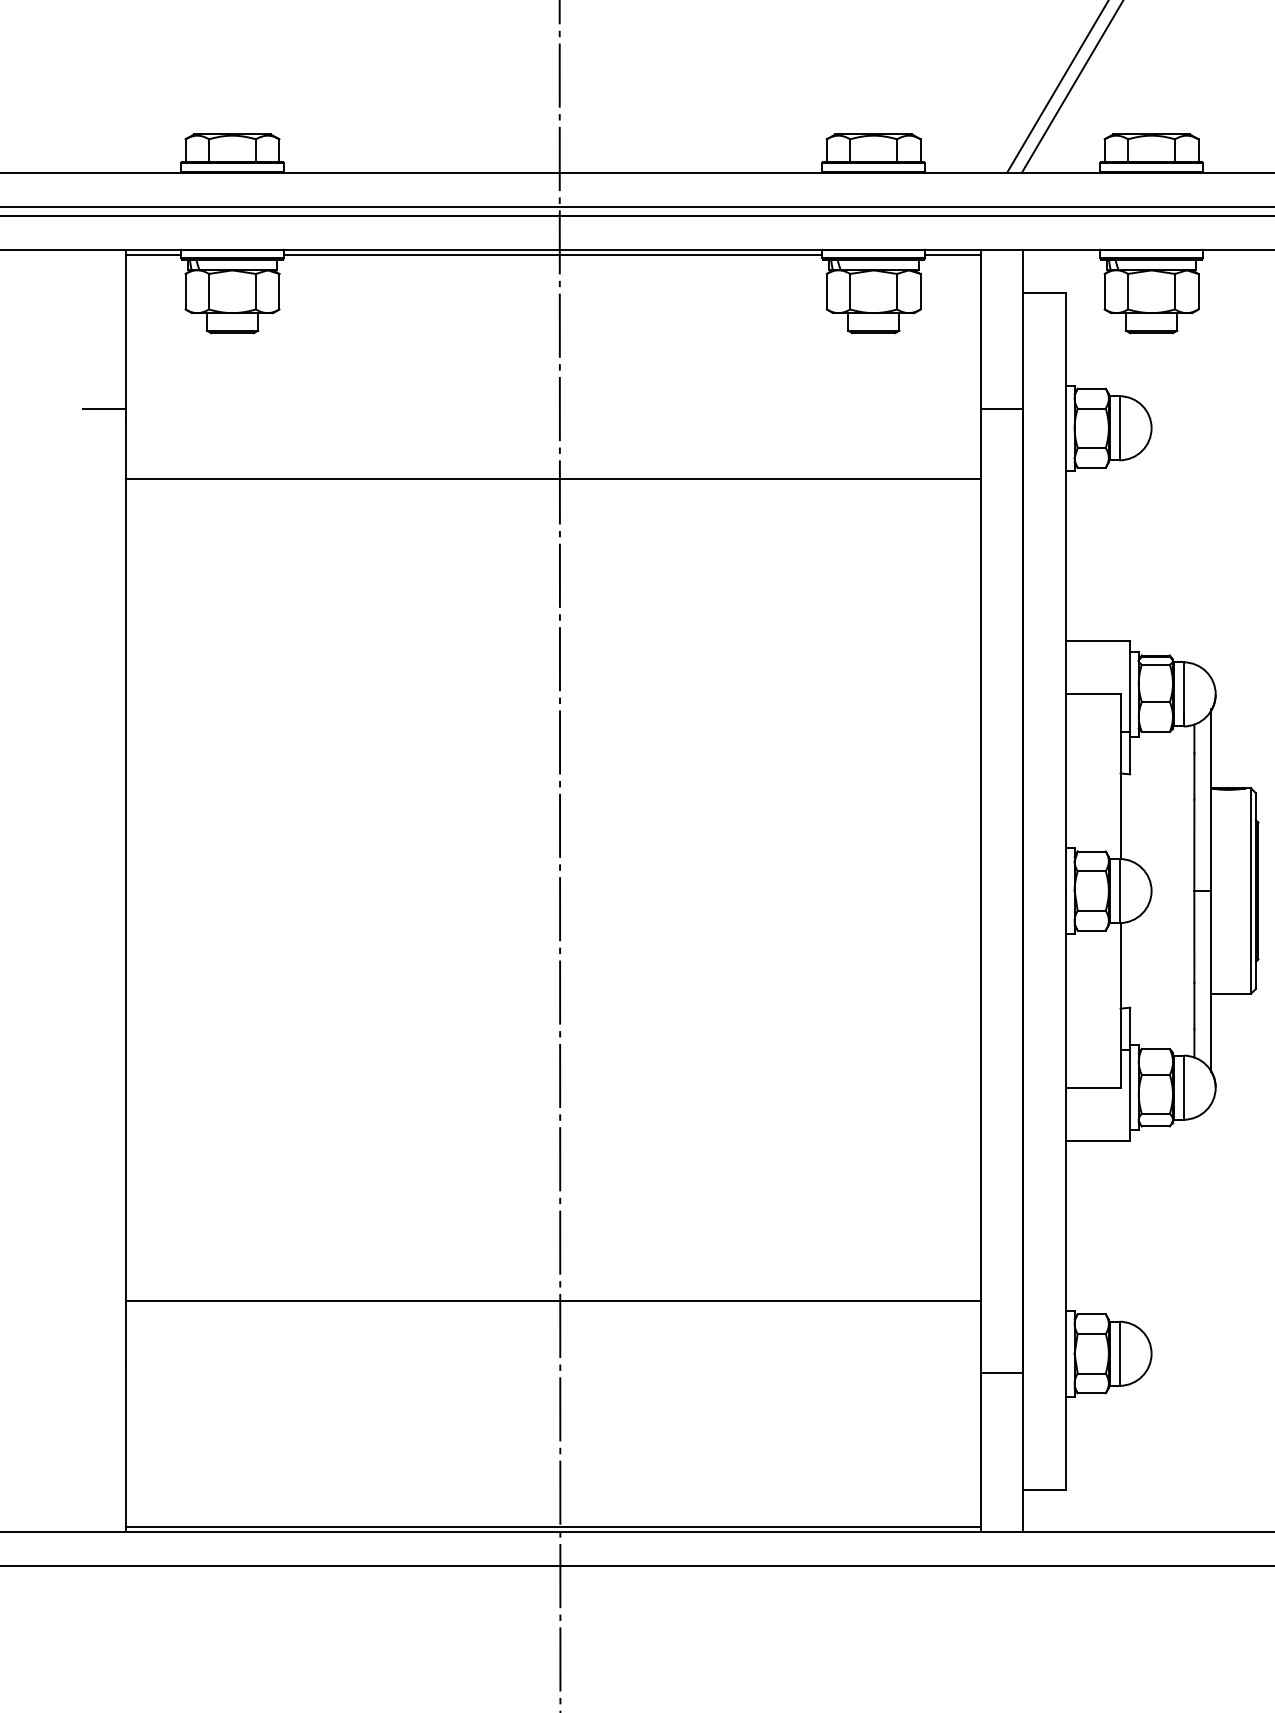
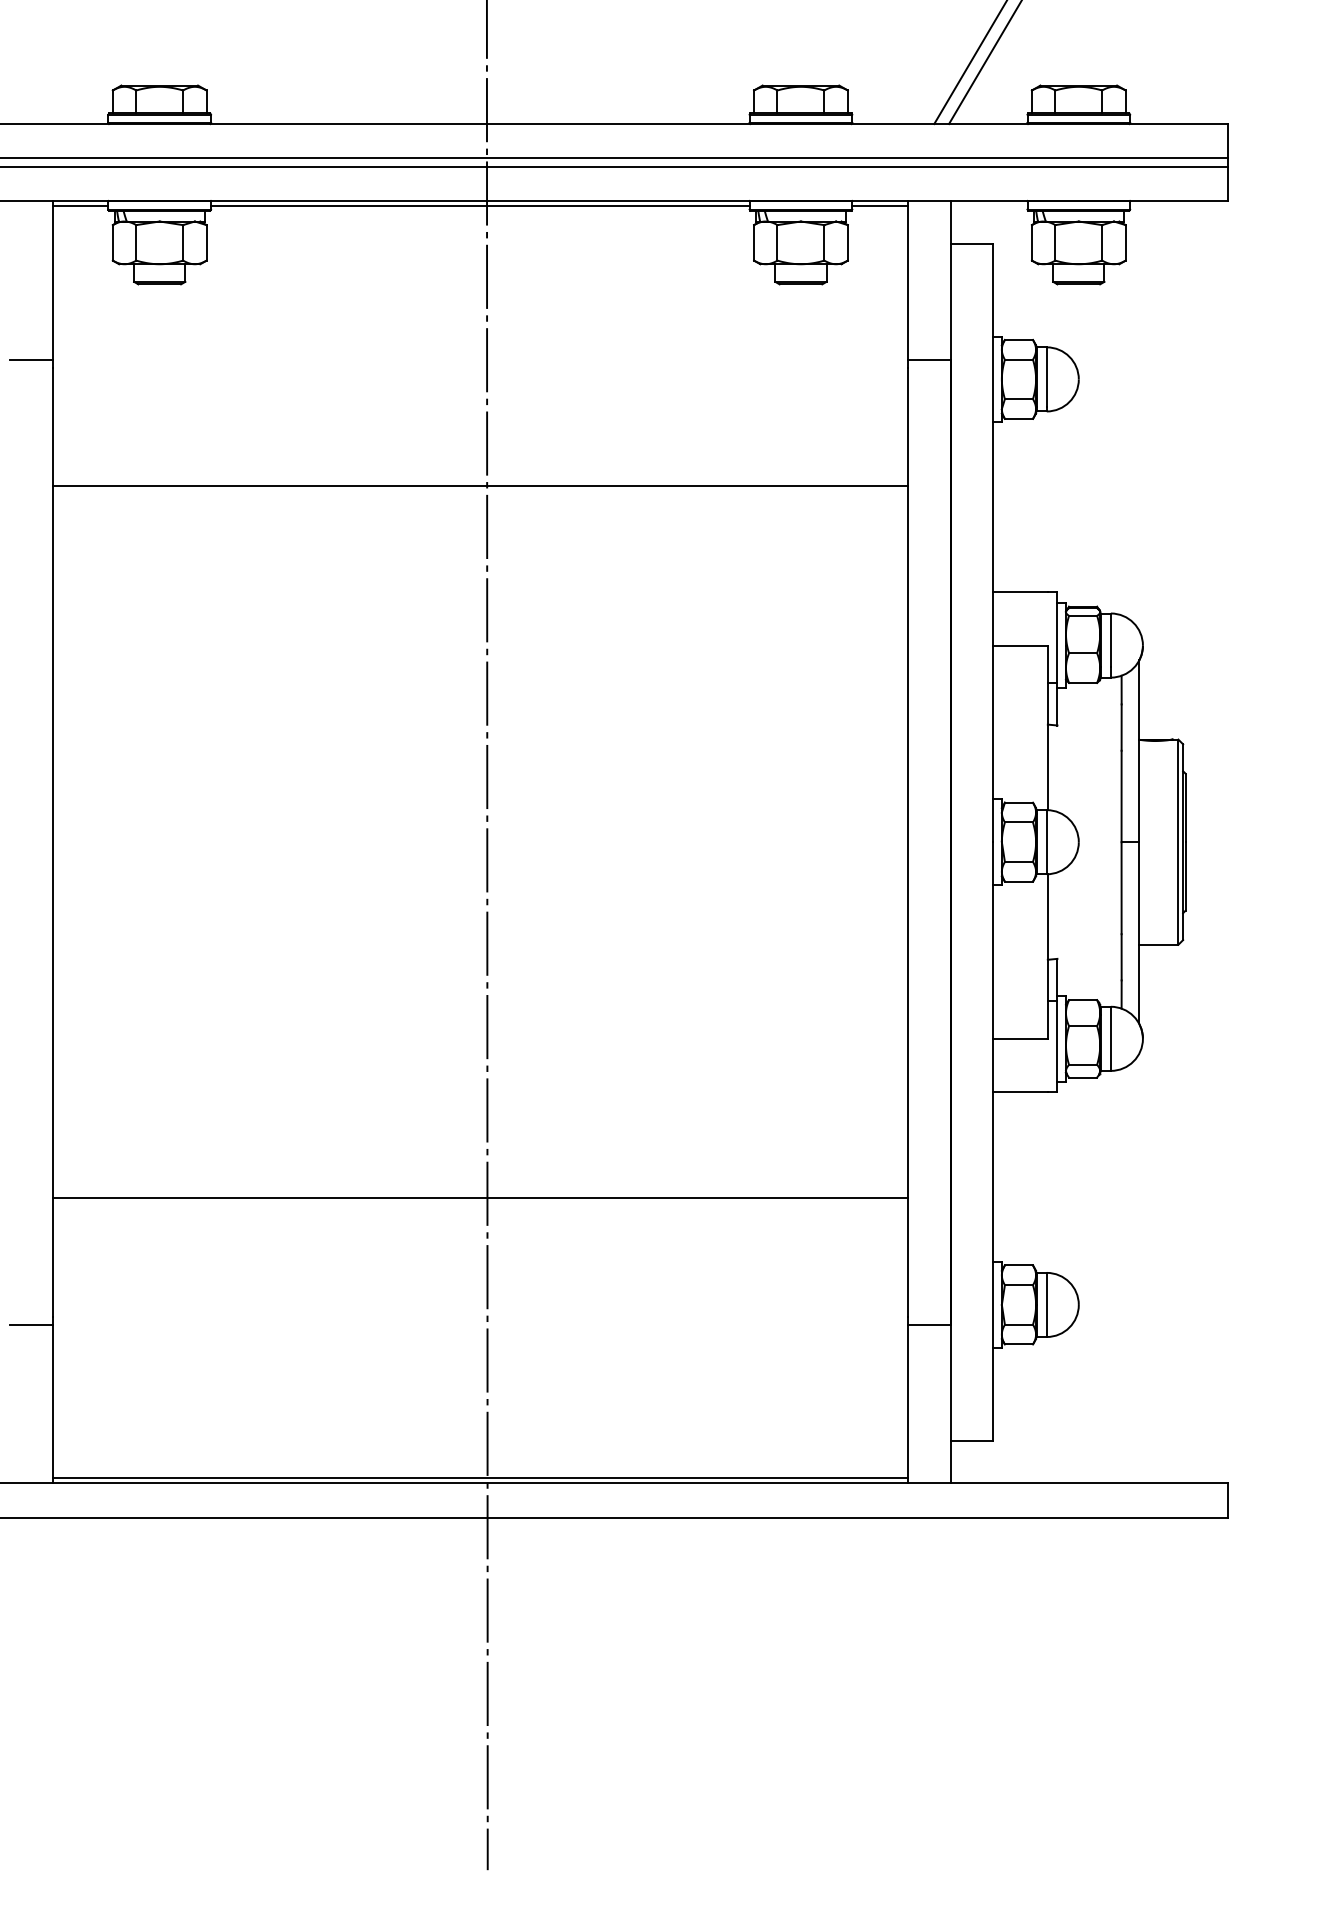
line: (552, 478) -> (479, 485), moved
line: (552, 1301) -> (479, 1198), moved
line: (104, 1373) -> (31, 1324), added

